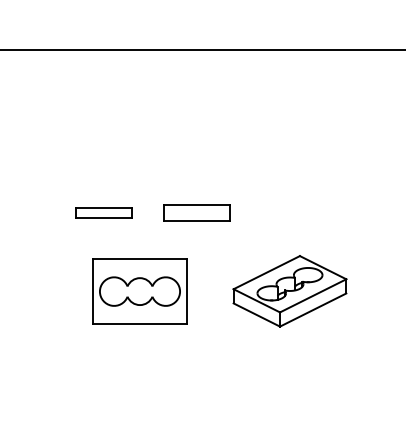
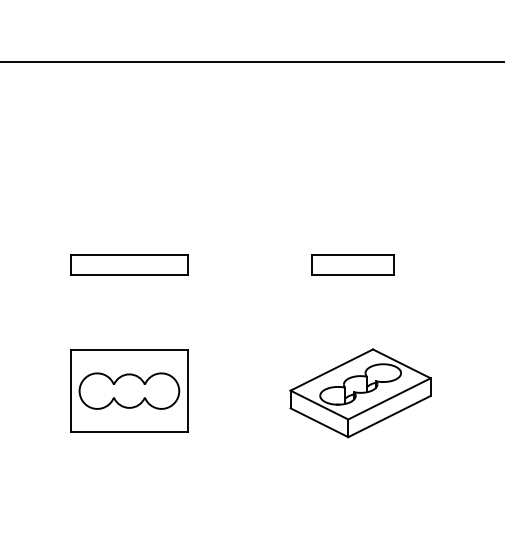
part: (103, 212) -> (128, 264), size x1.67
part: (196, 212) -> (352, 264), moved
part: (139, 291) -> (128, 391), moved
part: (289, 291) -> (360, 393), moved

